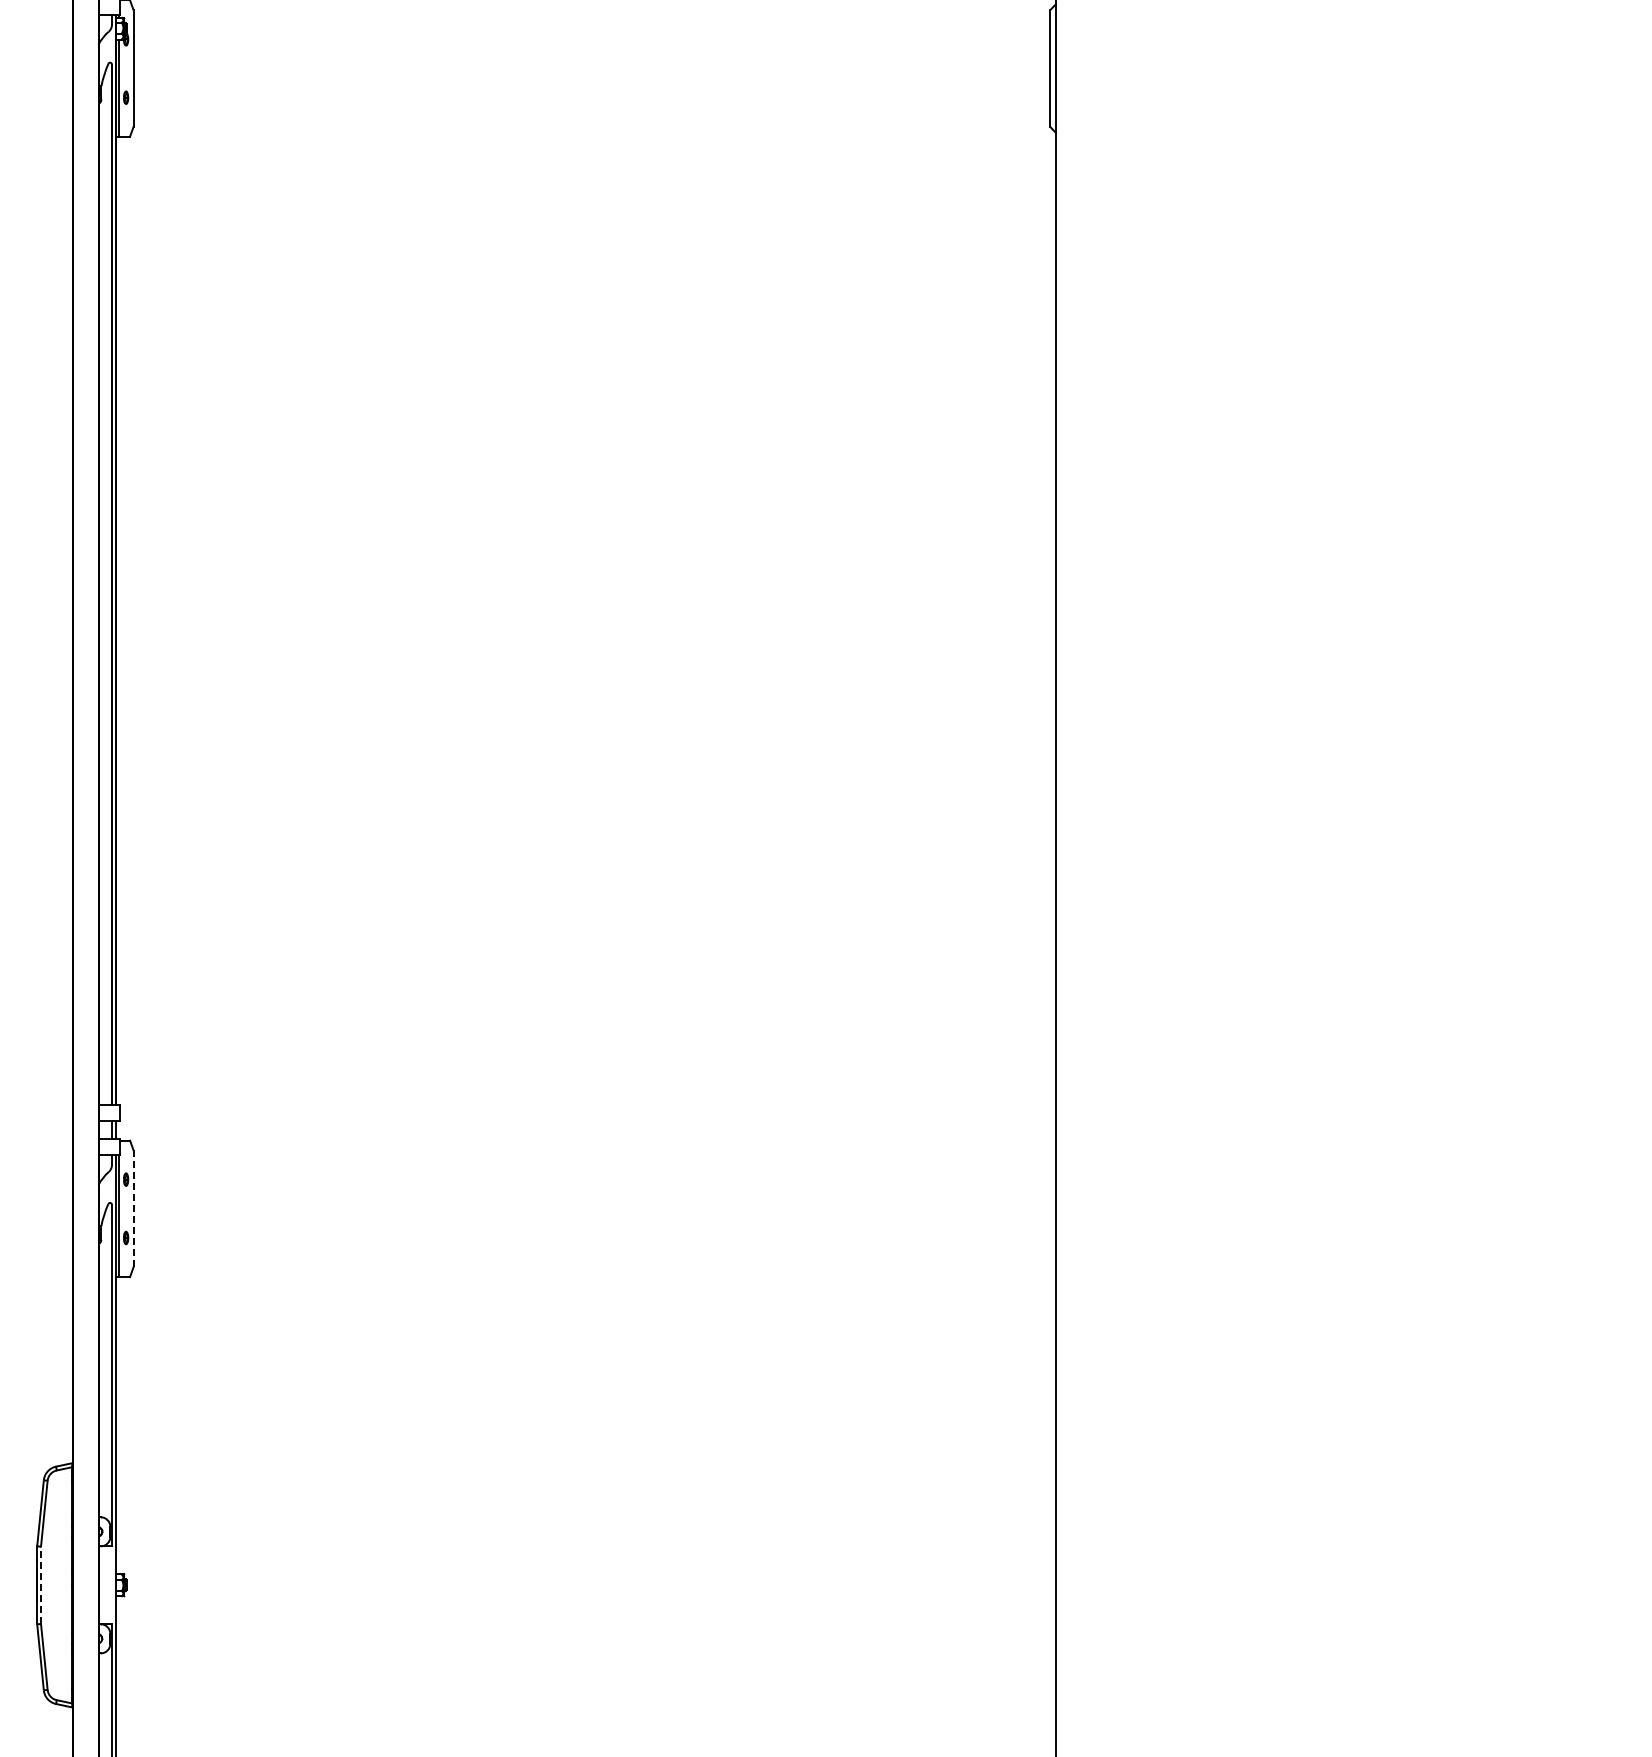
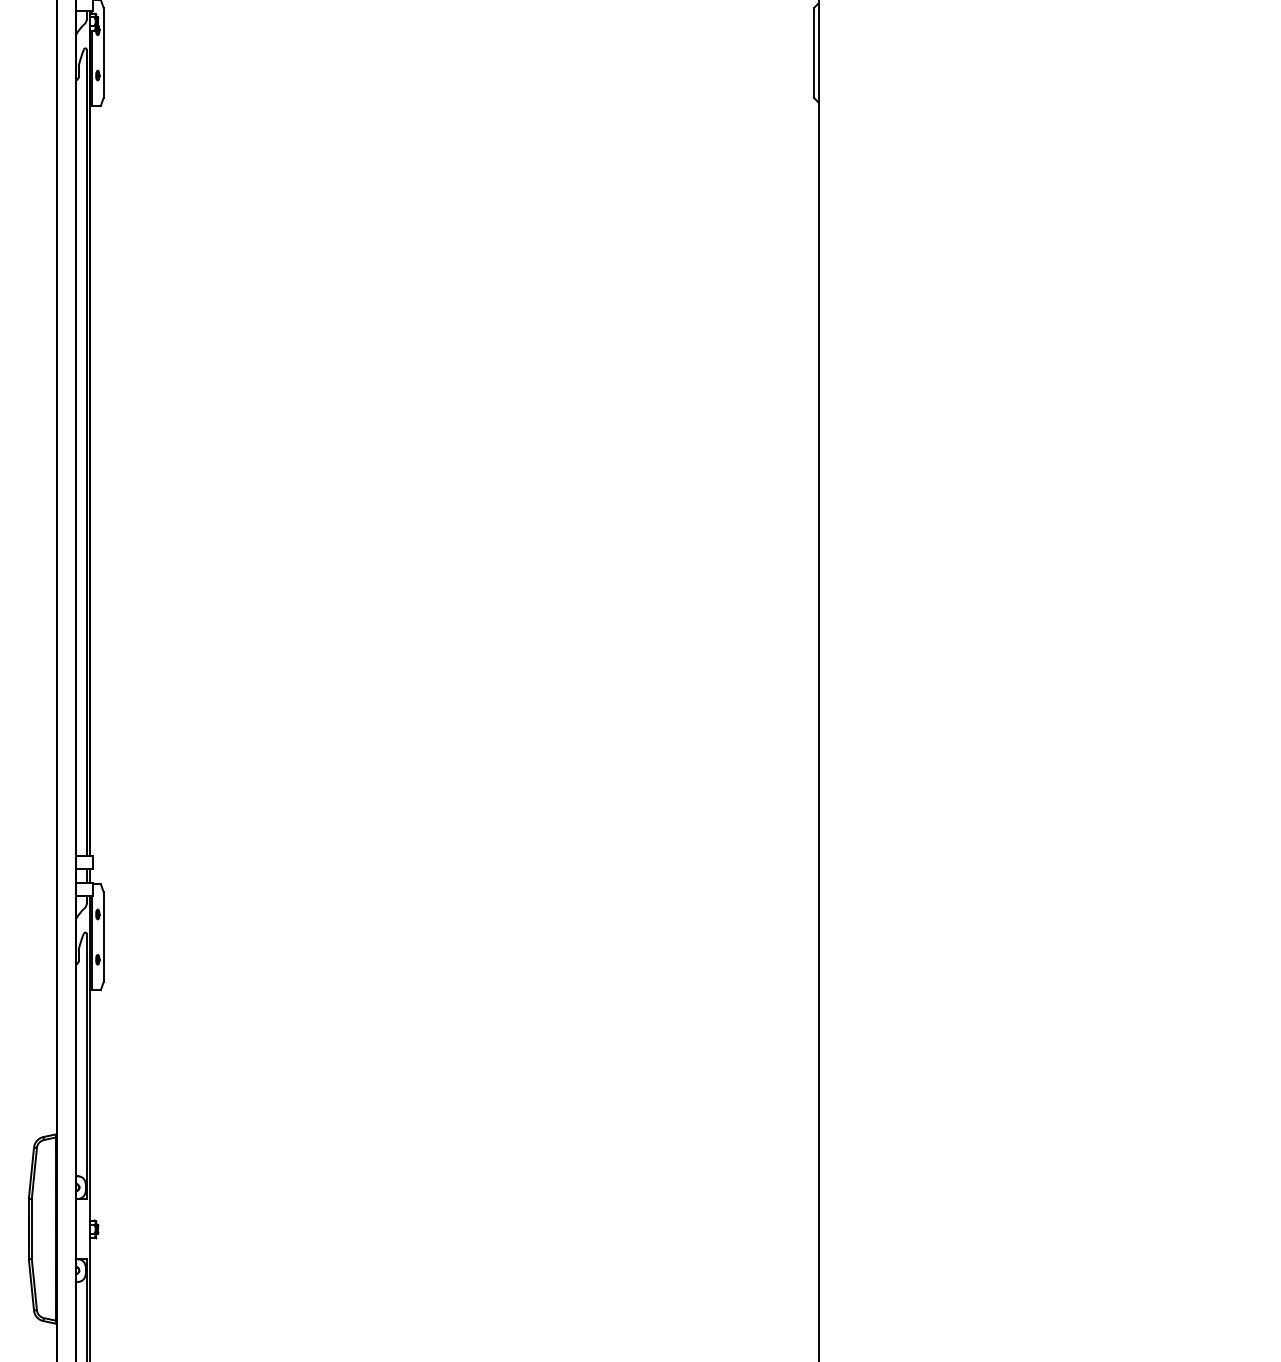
line: (133, 1209) -> (103, 937), dashed -> solid
line: (41, 1584) -> (32, 1228), dashed -> solid

